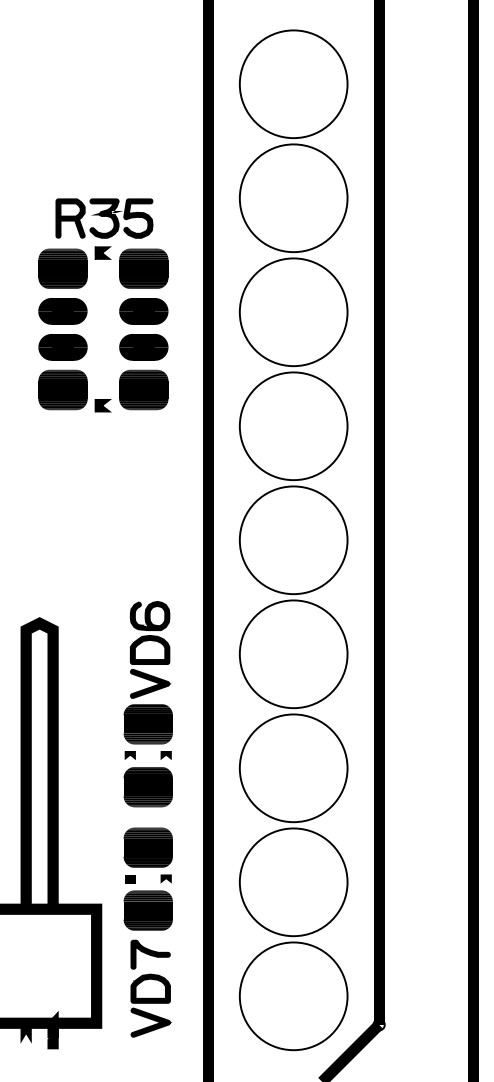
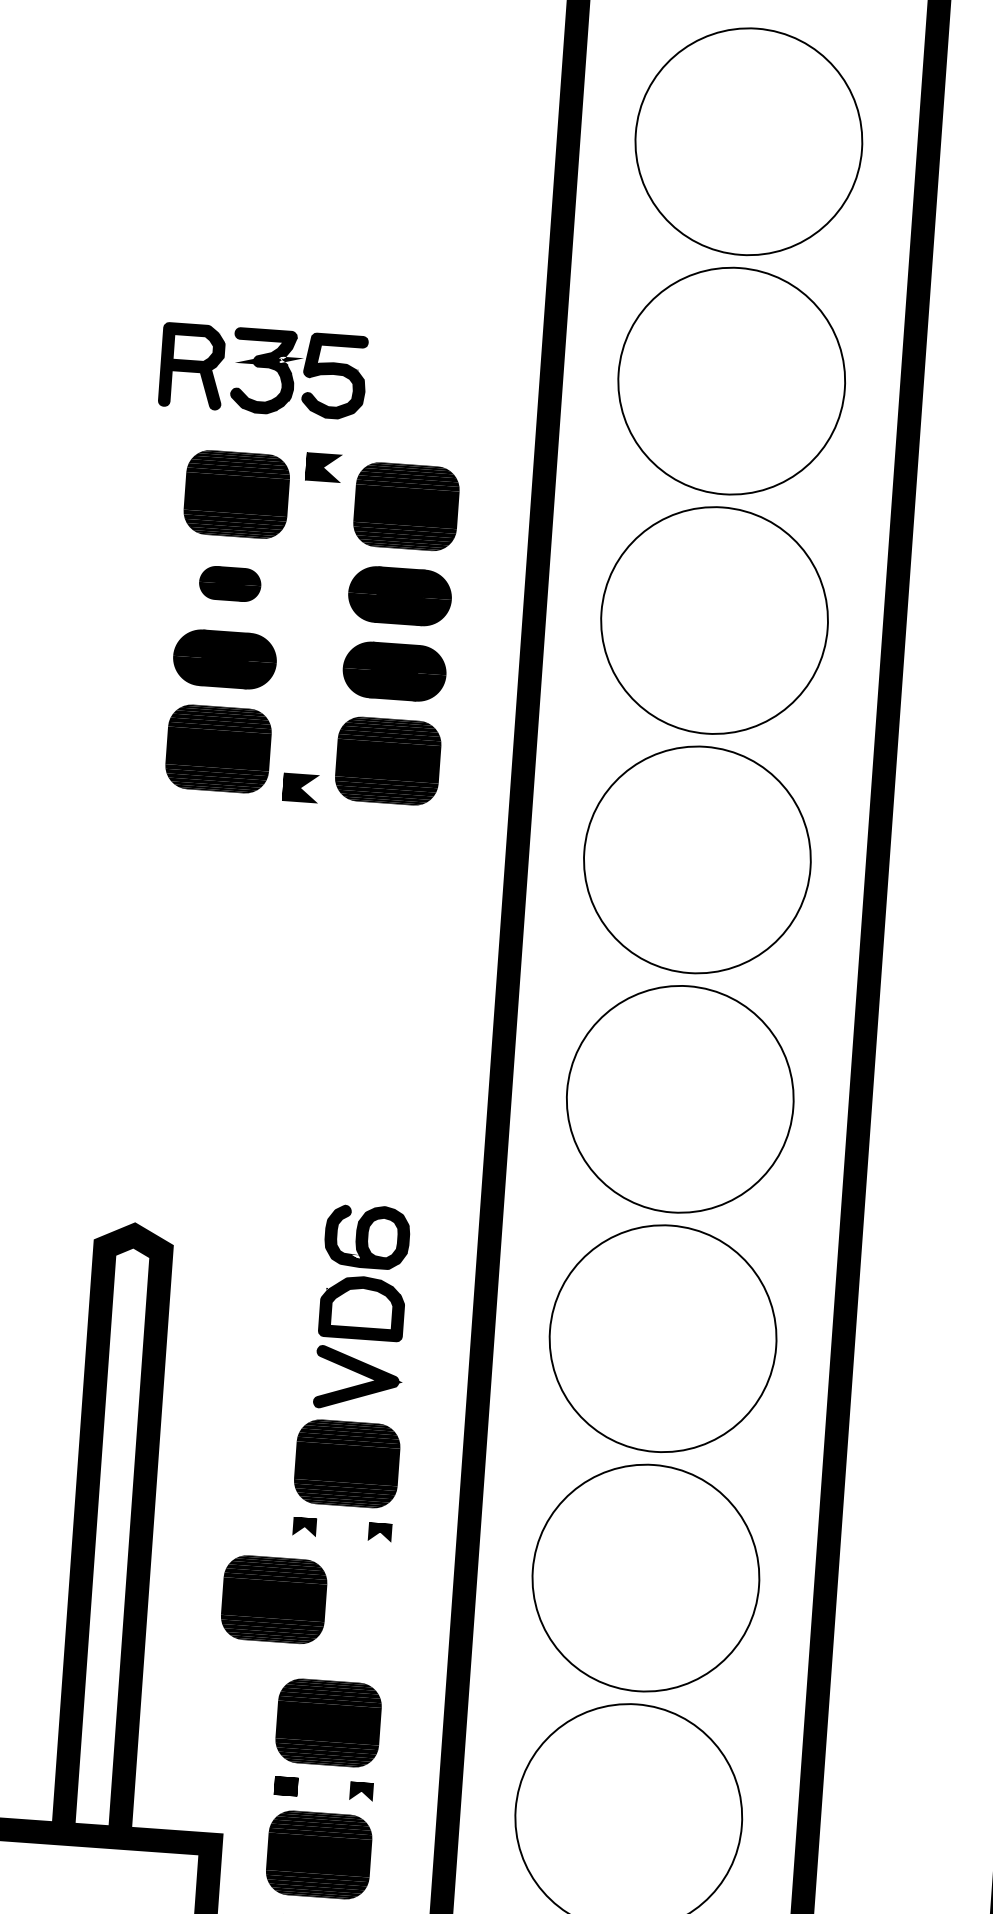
part: (104, 218) -> (263, 371), moved
part: (62, 311) -> (229, 584), size x0.6
part: (147, 787) -> (272, 1600), moved

